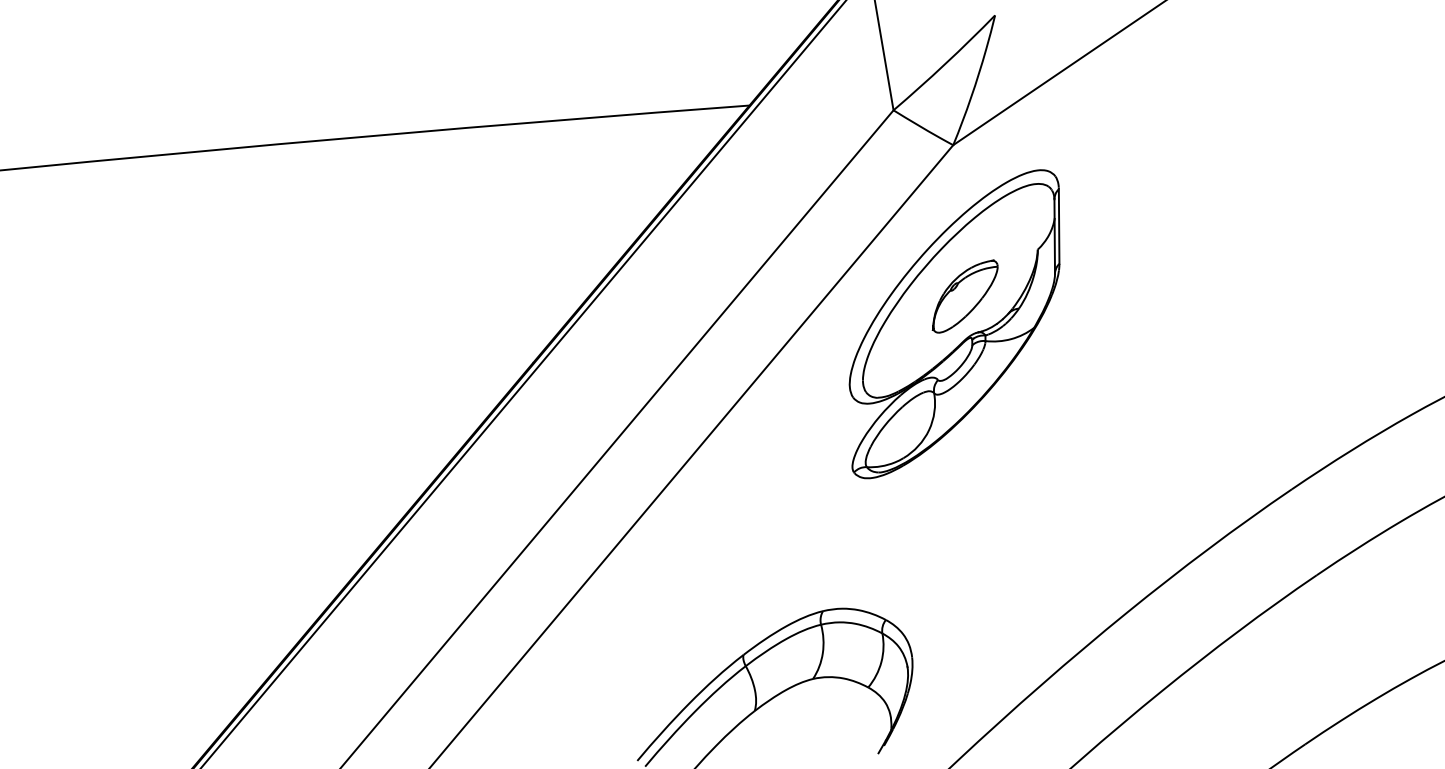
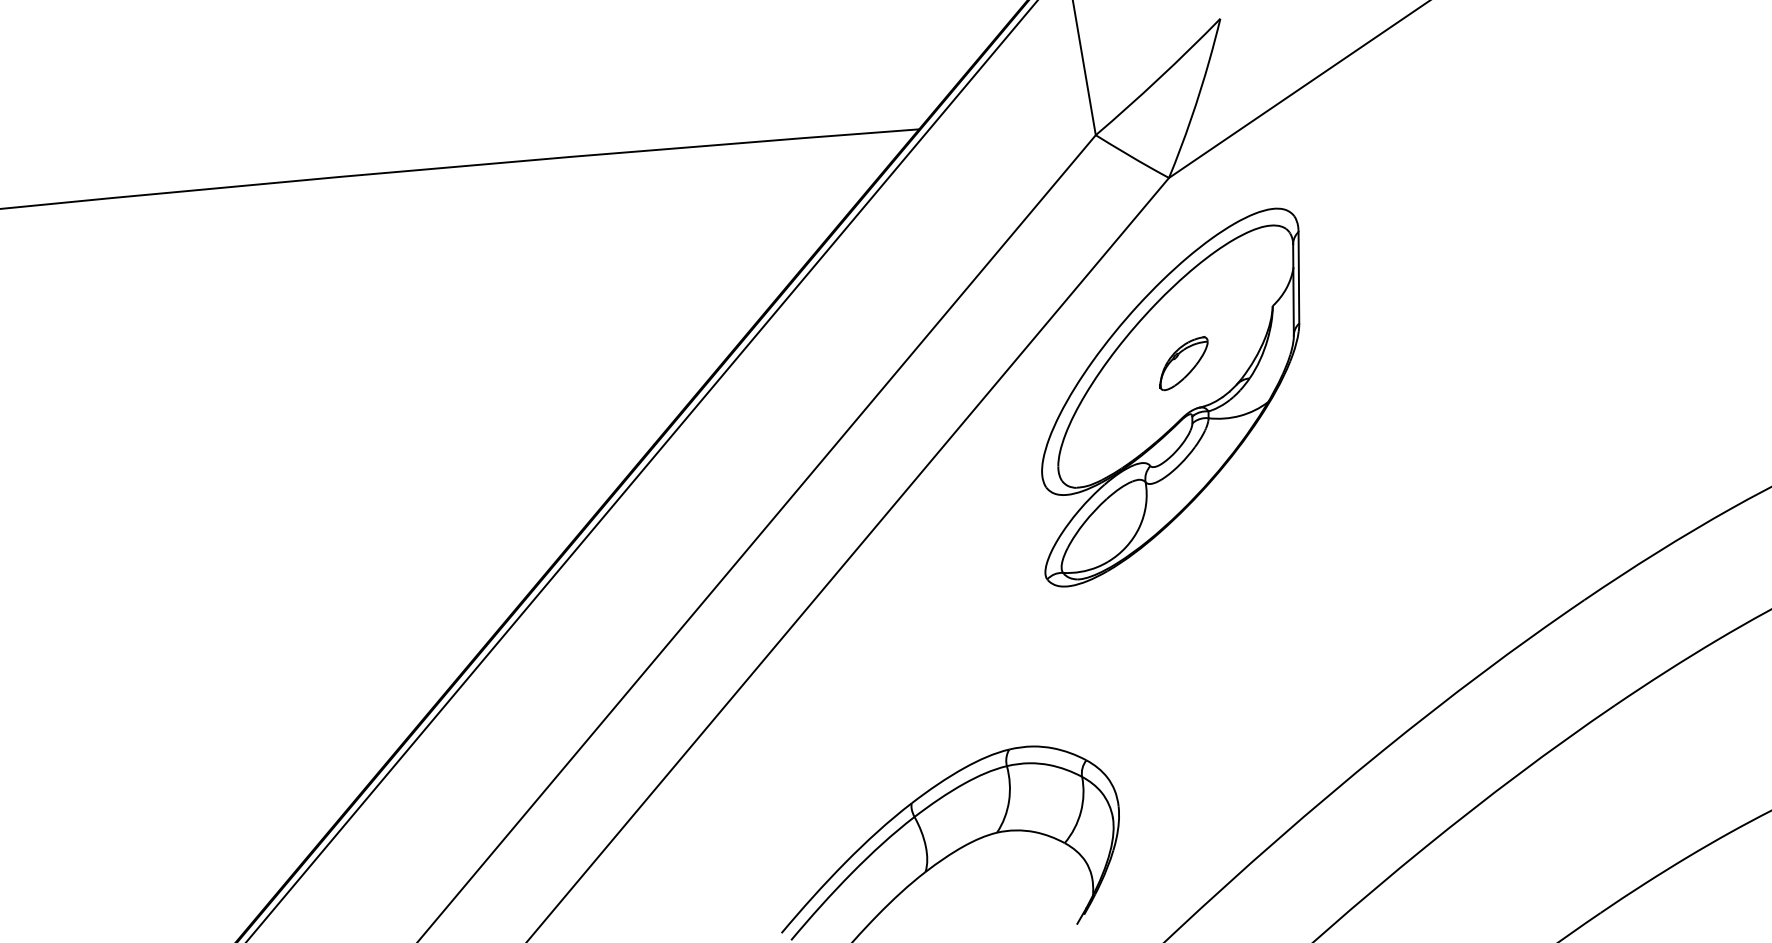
part: (965, 296) -> (1183, 363), size x0.6

